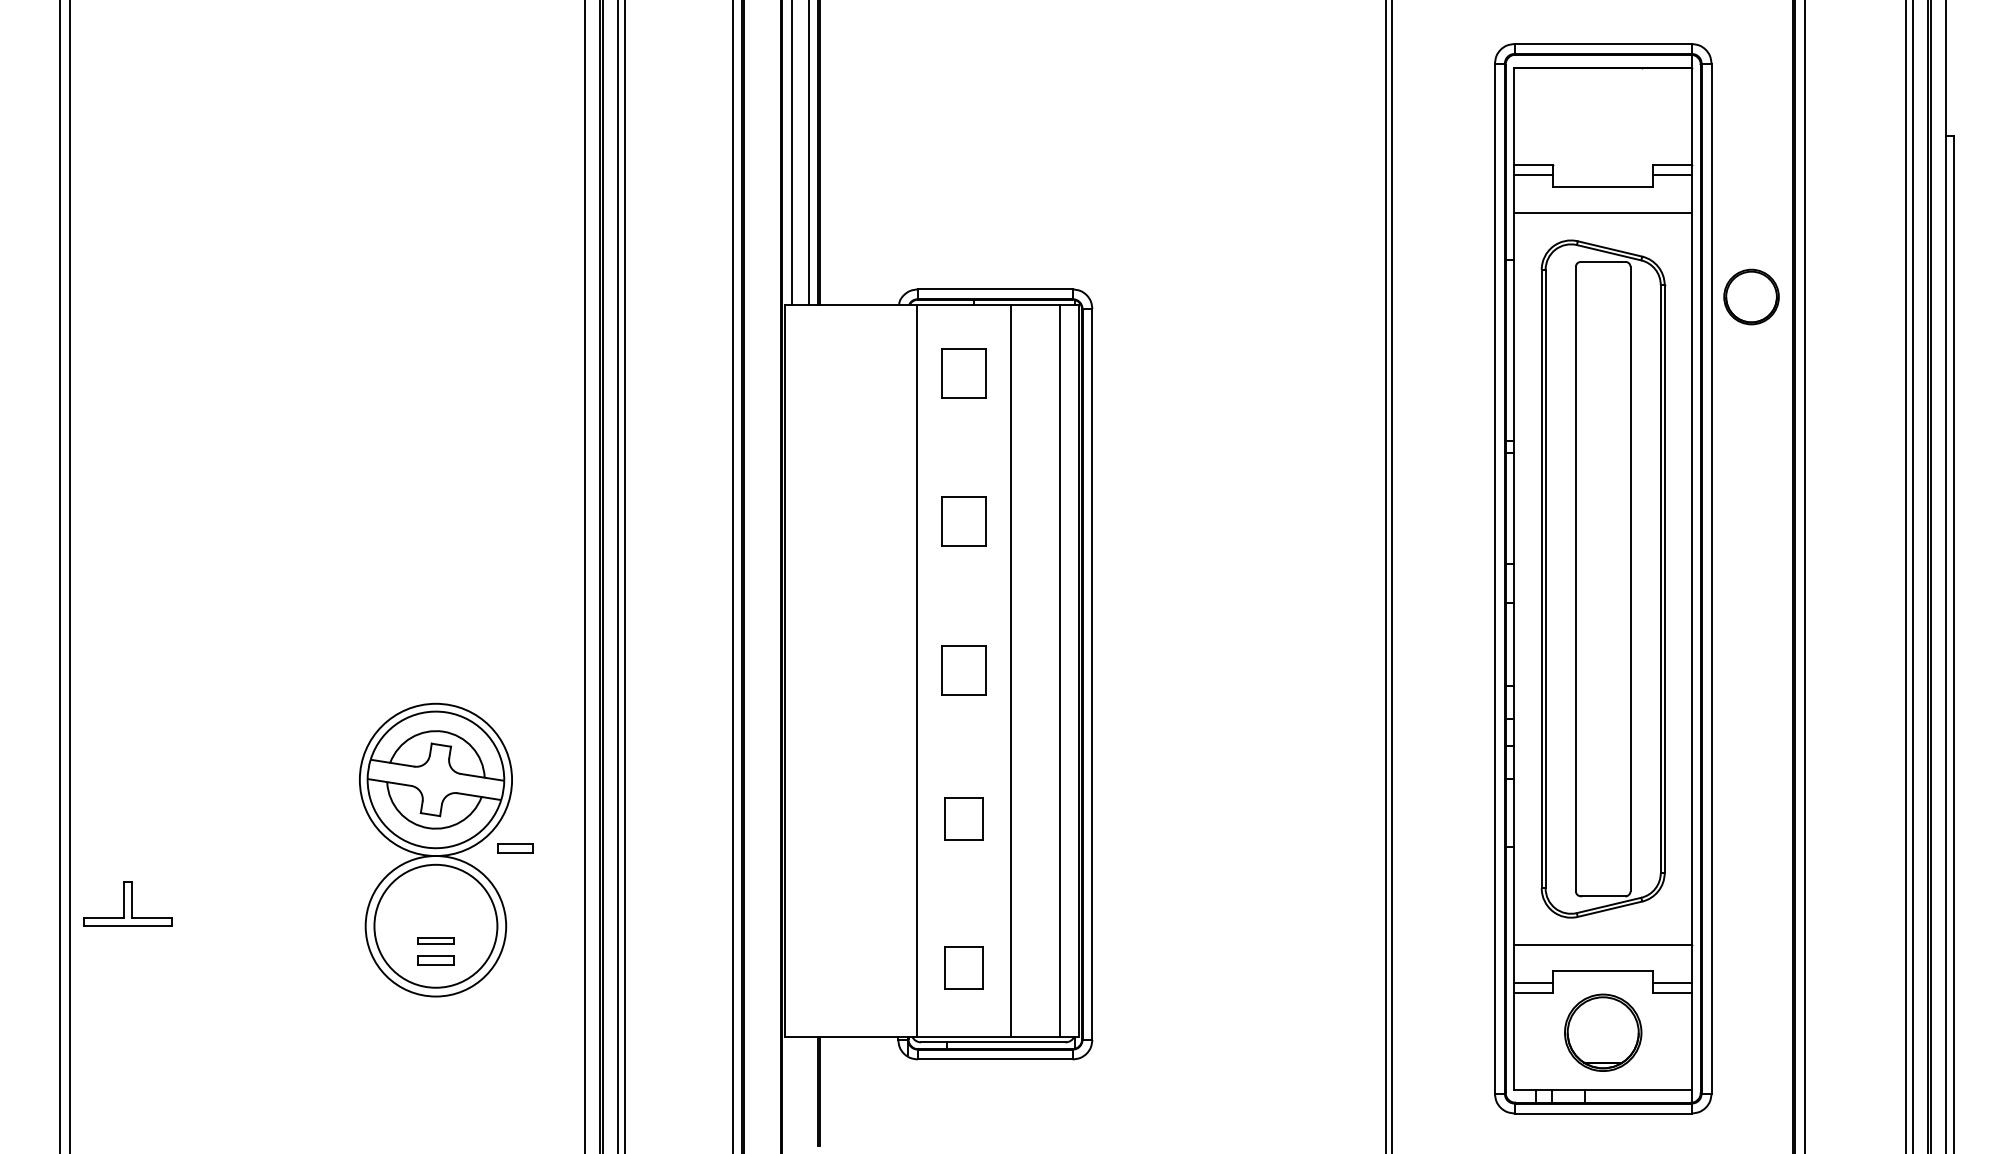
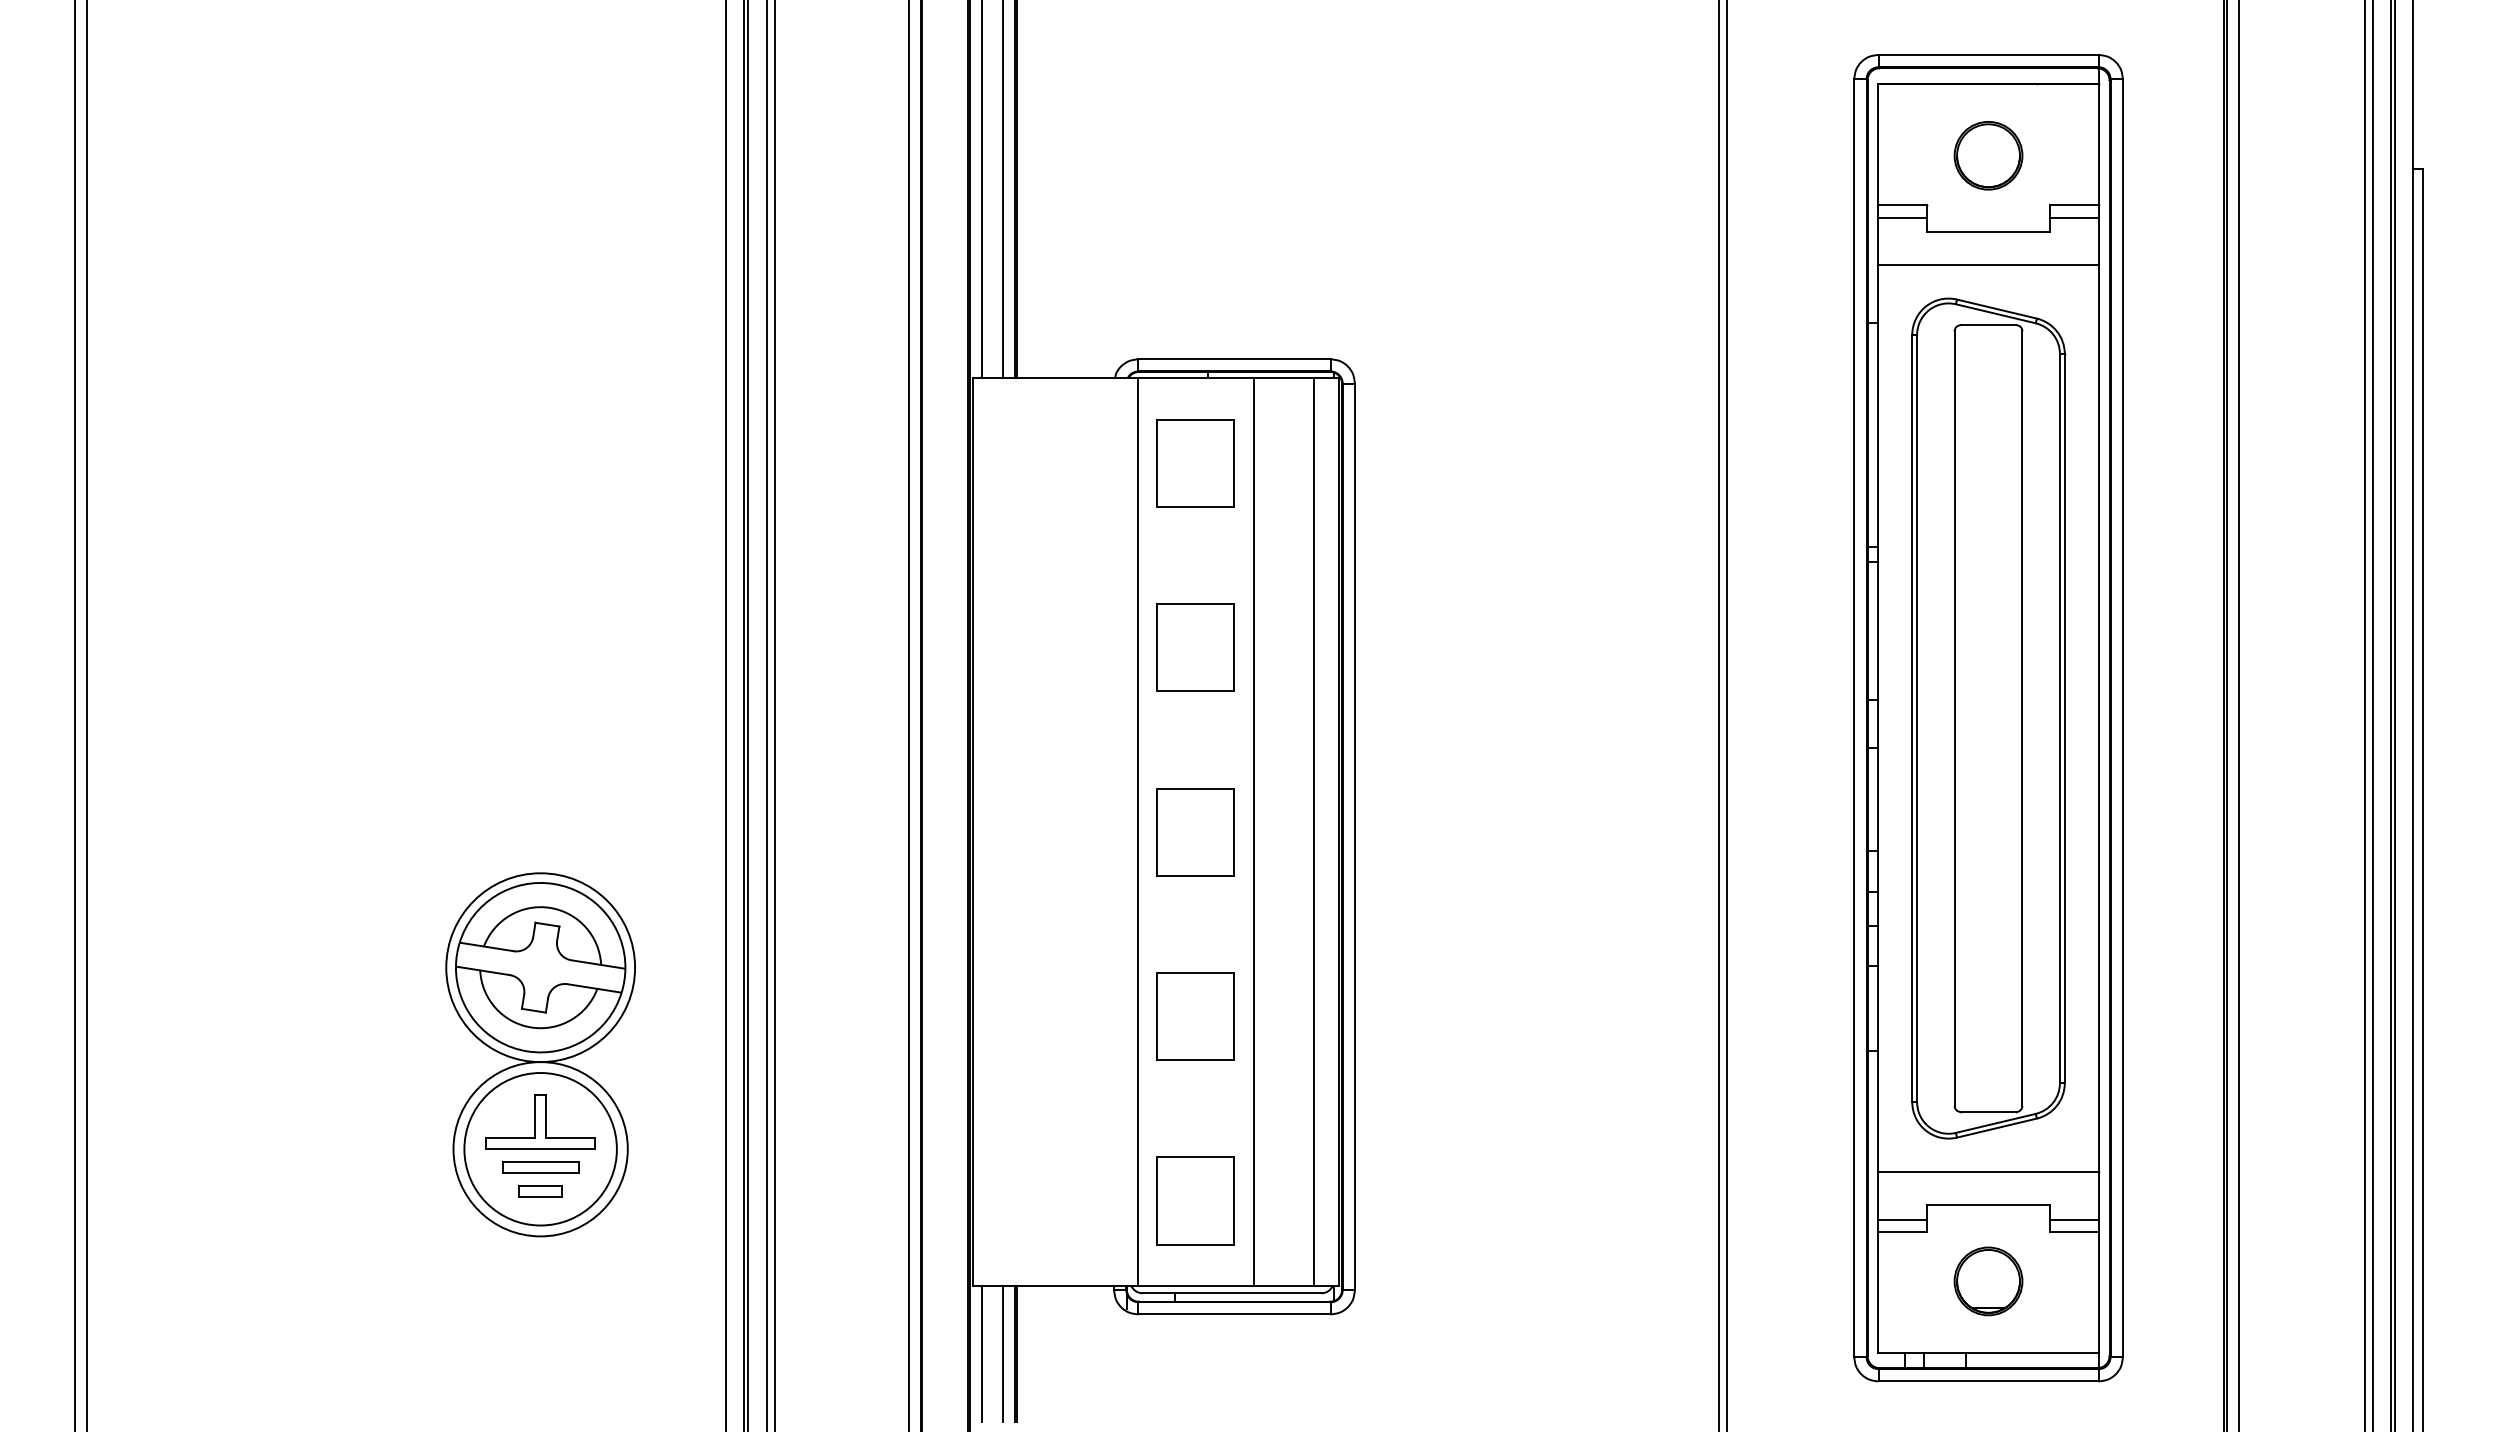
part: (1751, 296) -> (1988, 155), moved
part: (963, 373) -> (1195, 463), size x1.43
part: (963, 521) -> (1195, 647), size x1.43
part: (963, 670) -> (1195, 832), size x1.43
part: (963, 819) -> (1195, 1016), size x1.67
part: (515, 848) -> (639, 1052), removed
part: (127, 903) -> (540, 1121), moved
part: (435, 940) -> (540, 1167), size x1.67
part: (963, 967) -> (1195, 1200), size x1.67
part: (1603, 1032) -> (1988, 1281), size x0.71
line: (791, 1090) -> (981, 1353), added
line: (808, 1090) -> (1002, 1353), added

